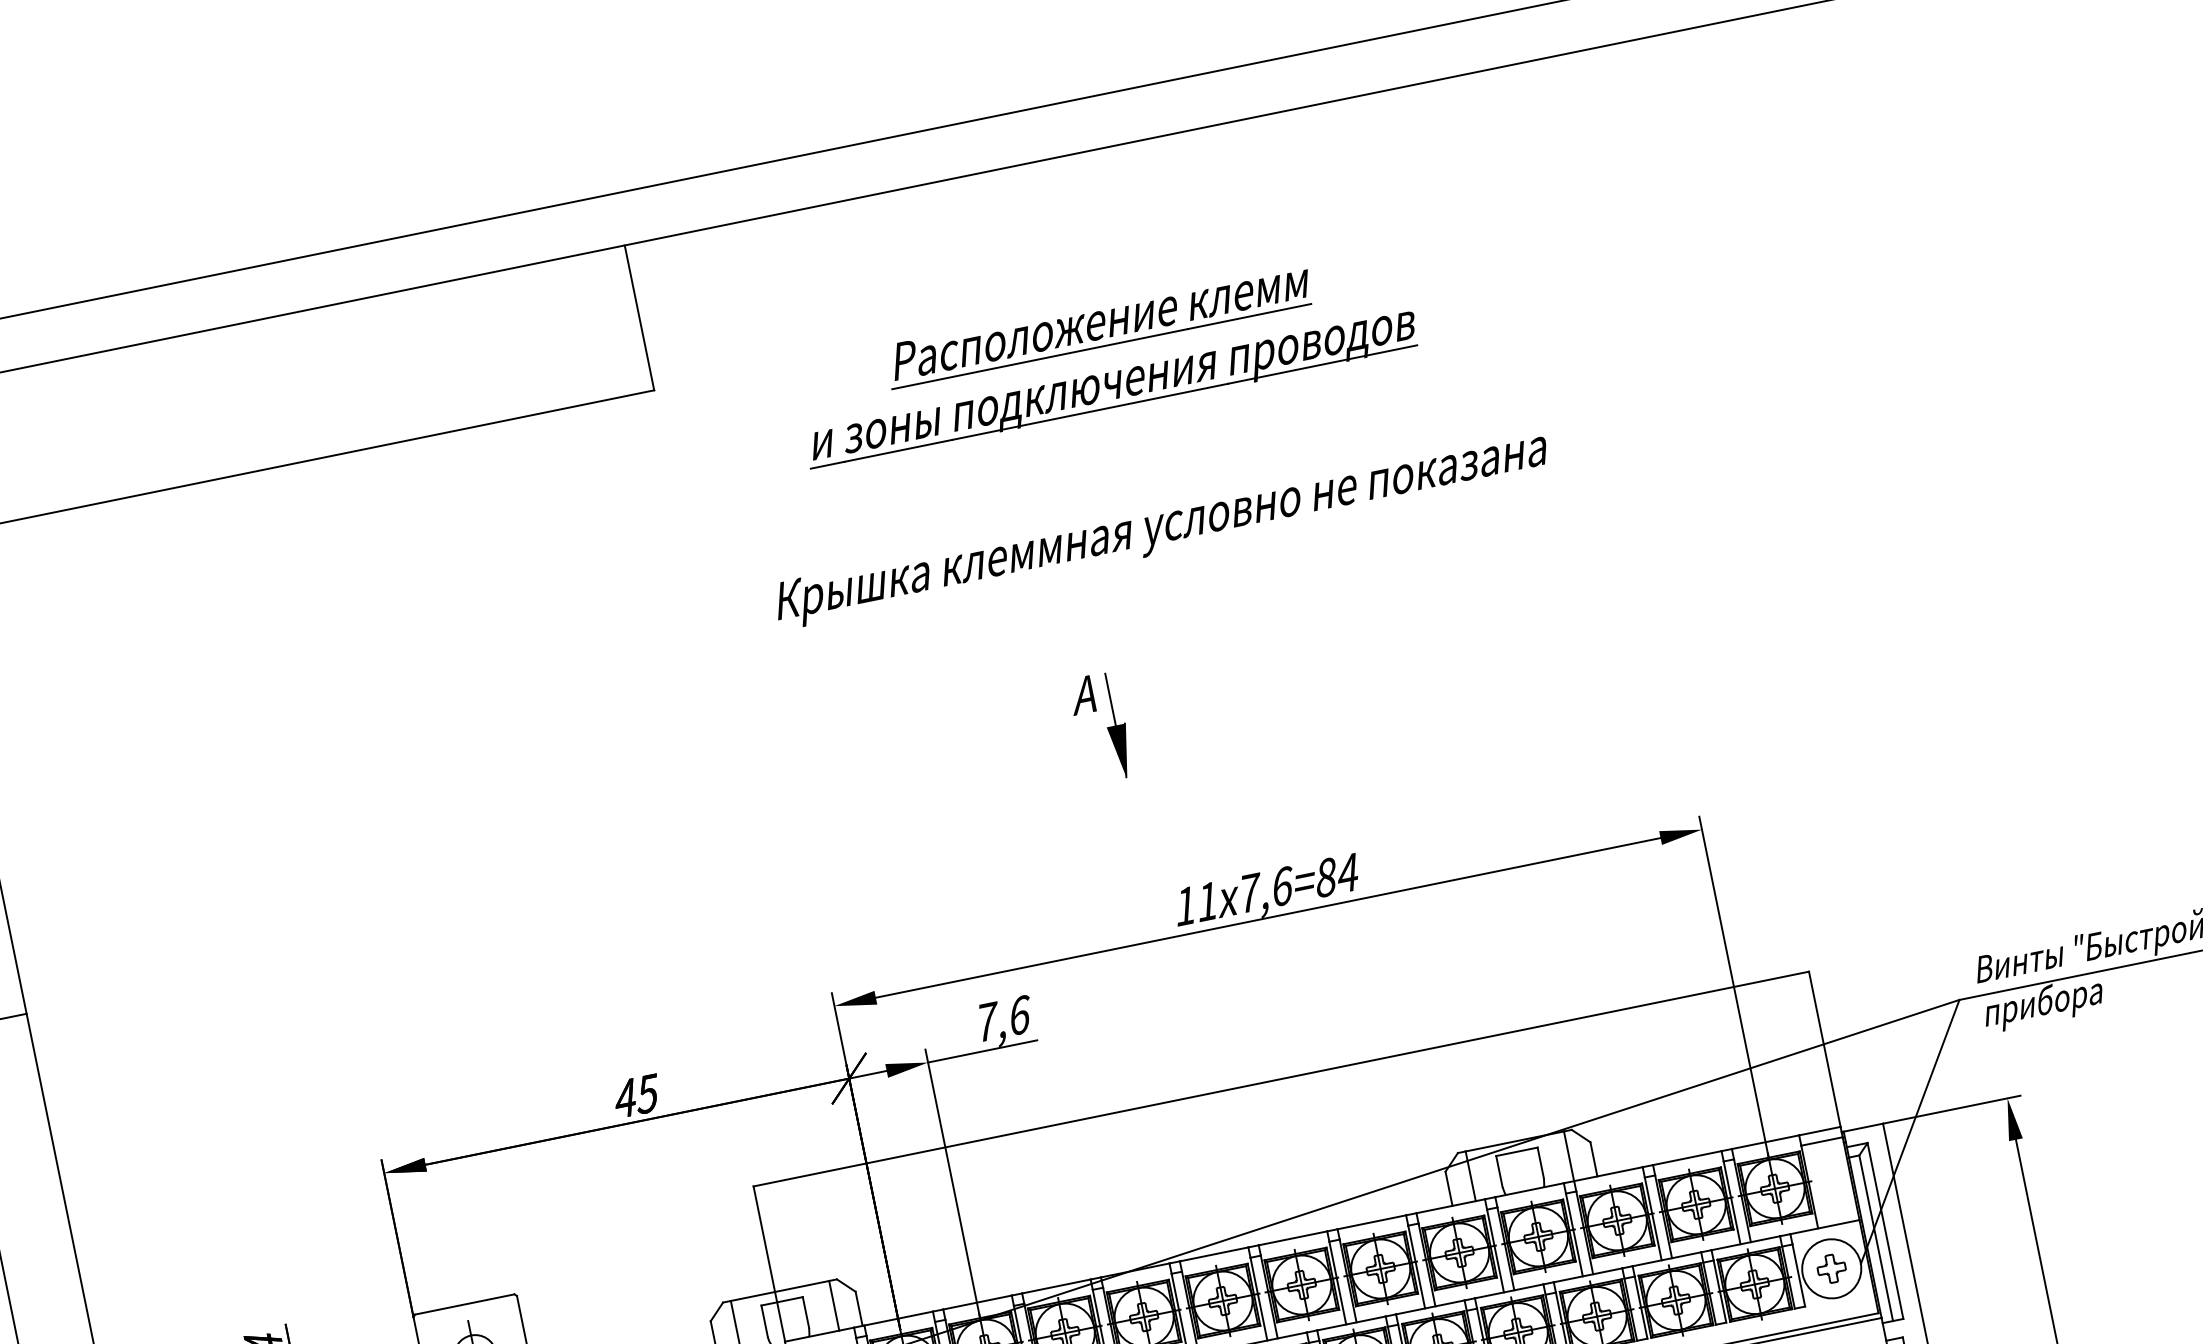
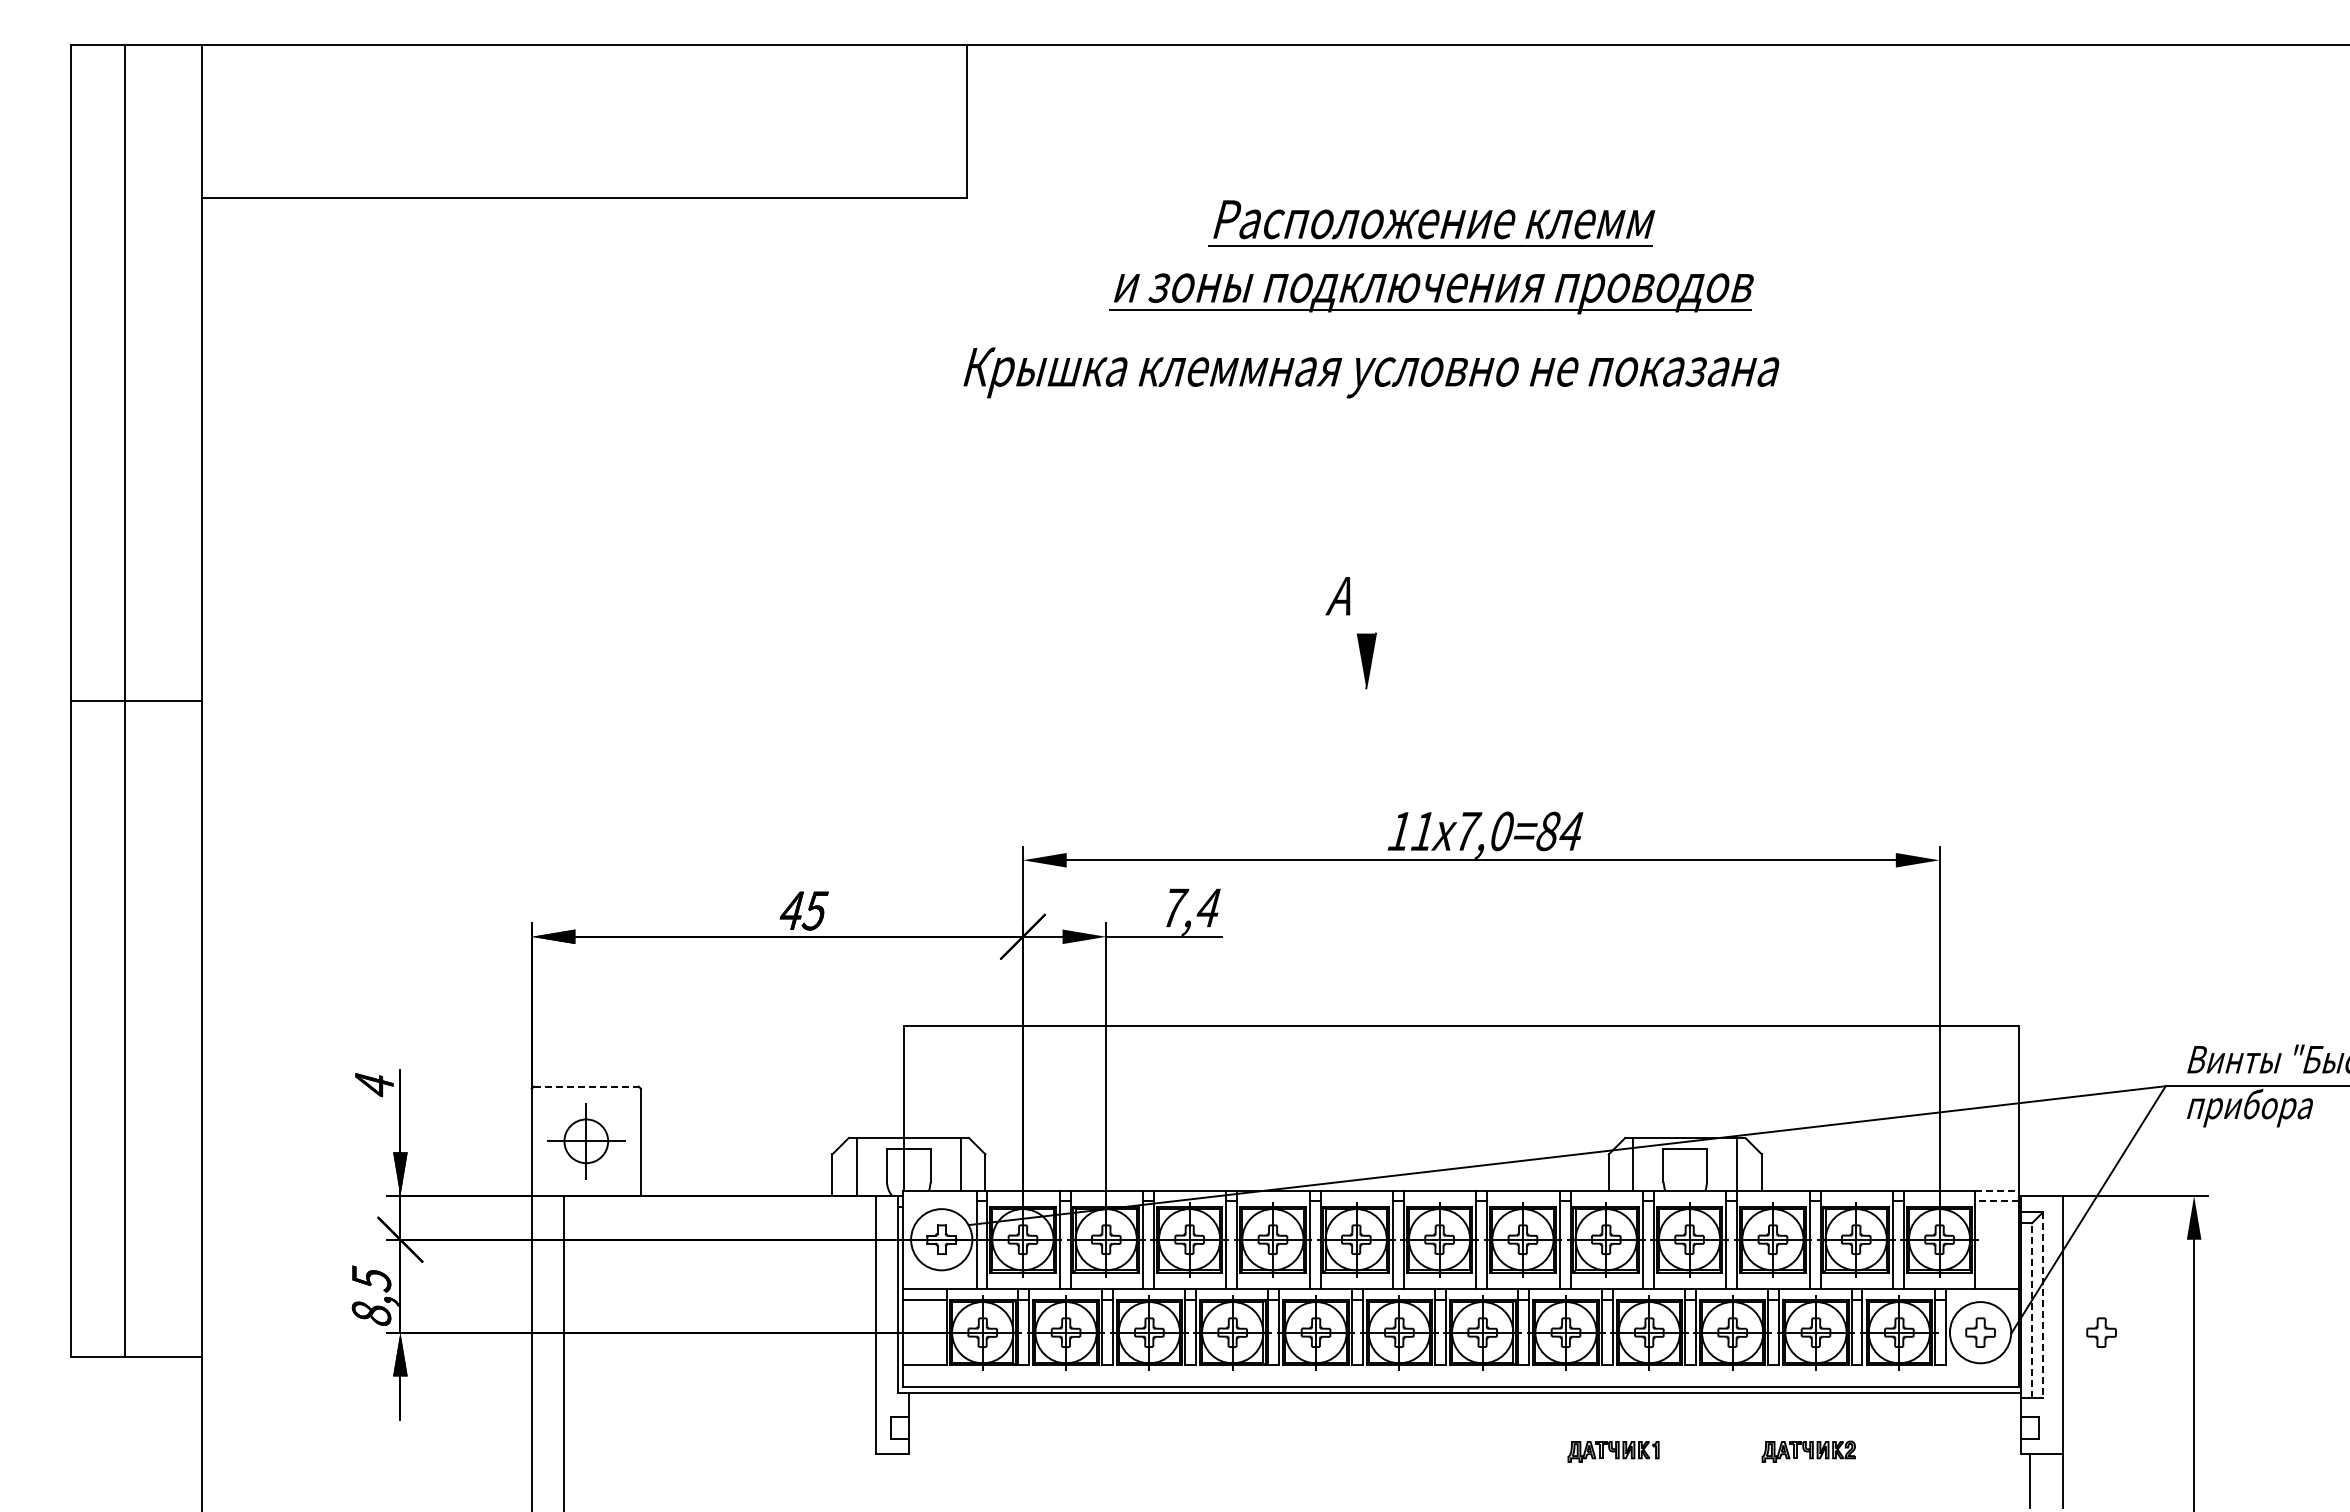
text: (1161, 528) -> (1371, 372), moved
line: (1110, 698) -> (1366, 605), removed
text: (1283, 886) -> (1503, 831), 7,6=84 -> 7,0=84
text: (1020, 1014) -> (1209, 907), 7,6 -> 7,4
line: (1819, 1131) -> (1996, 1190), solid -> dashed
line: (1821, 1141) -> (1996, 1201), solid -> dashed
line: (1885, 1231) -> (2042, 1305), solid -> dashed
line: (1875, 1238) -> (2031, 1310), solid -> dashed
part: (1946, 1245) -> (2101, 1332), added
line: (464, 1304) -> (586, 1086), solid -> dashed

